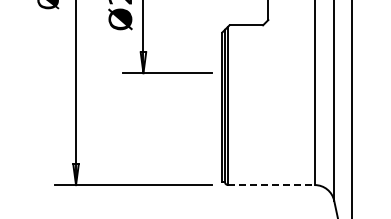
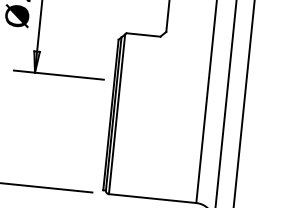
line: (272, 185) -> (153, 199), dashed -> solid

